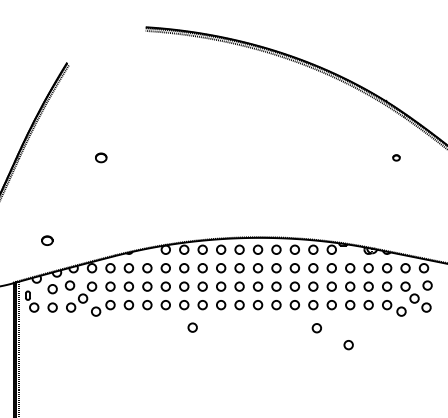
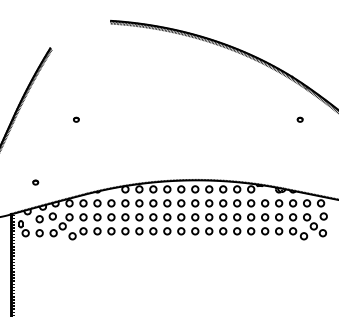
part: (100, 157) -> (75, 119), size x0.62
part: (47, 240) -> (35, 182), size x0.62
circle: (192, 327) -> (145, 248), removed
circle: (316, 328) -> (239, 249), removed
circle: (348, 345) -> (263, 261), removed

